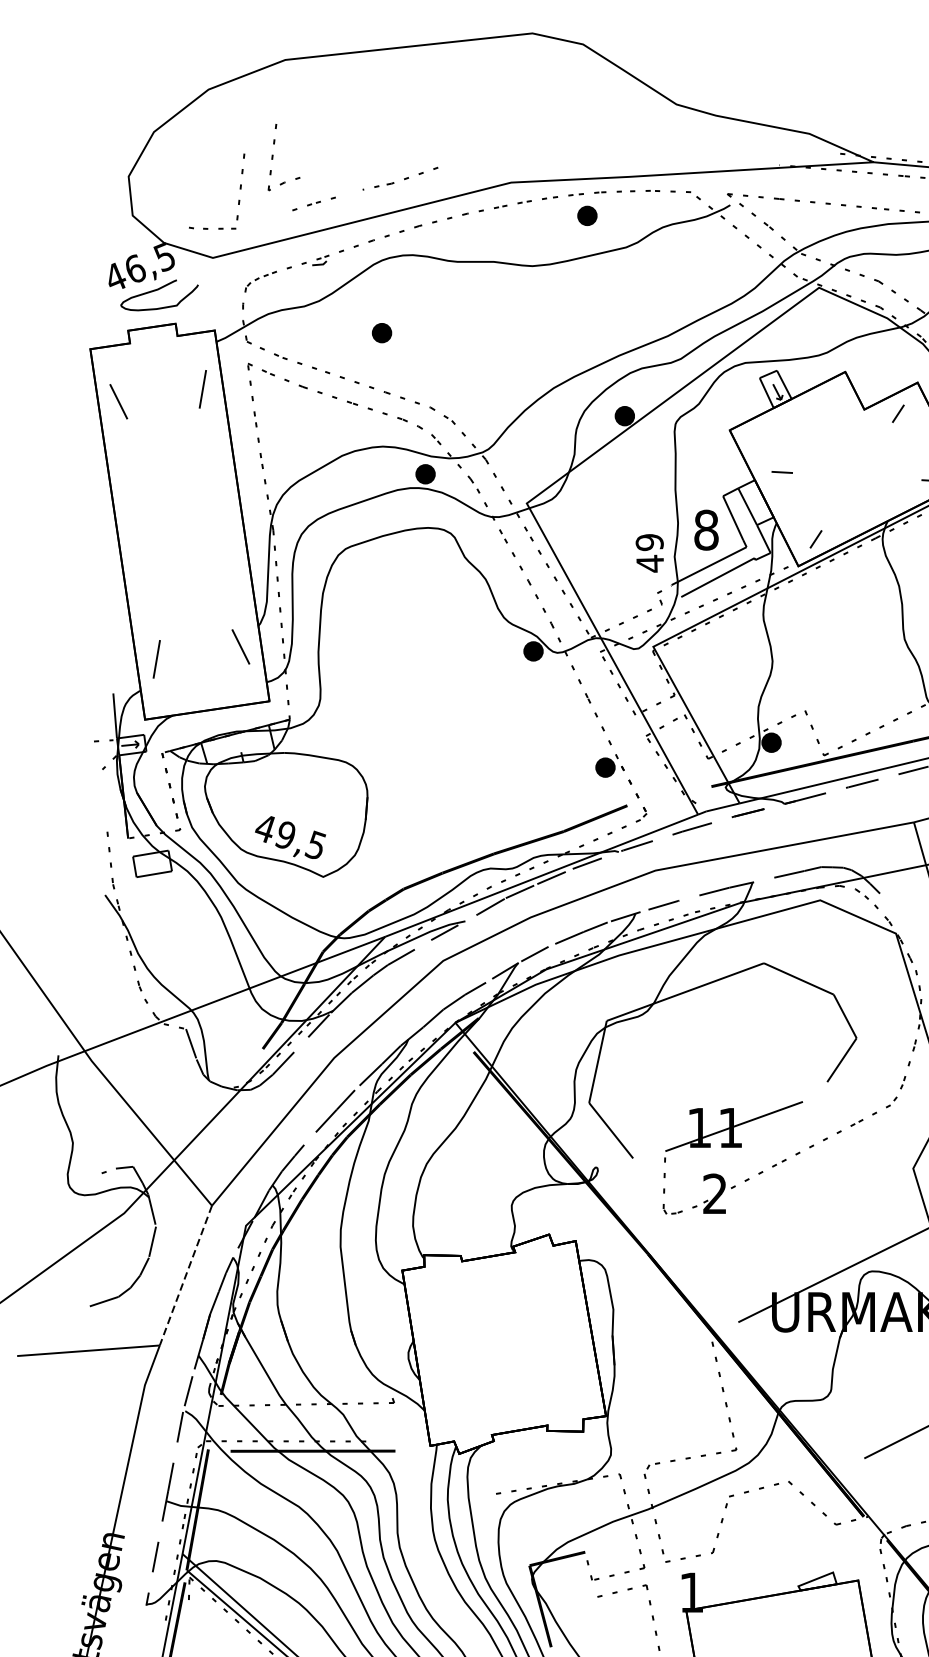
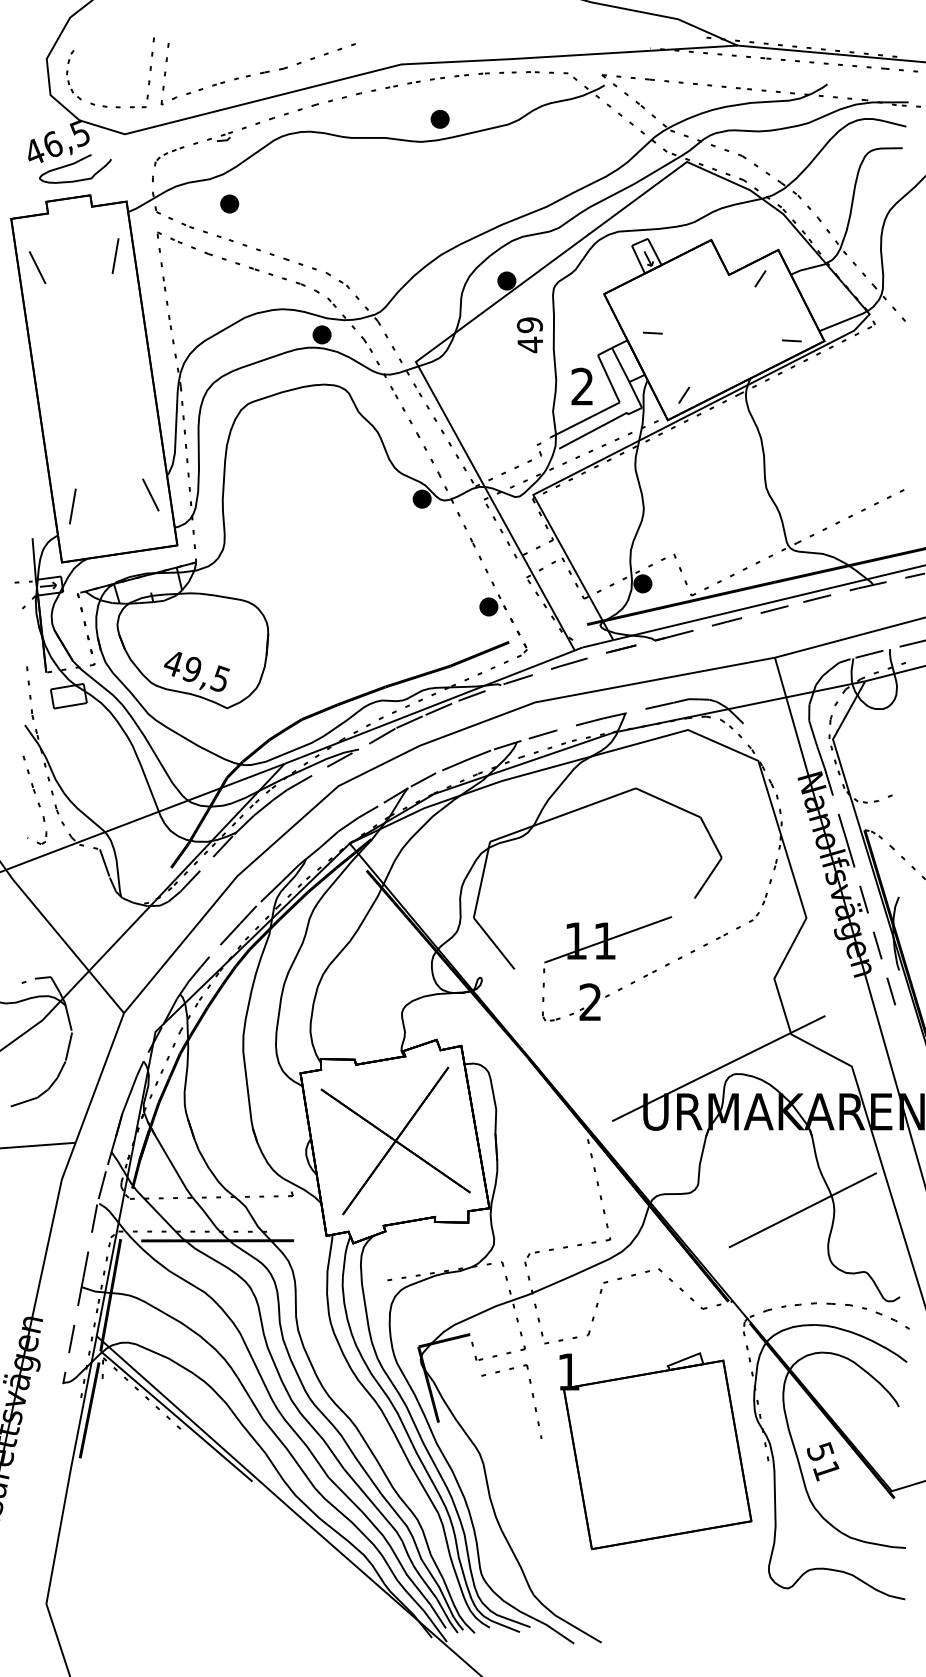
part: (273, 155) -> (166, 72), moved
part: (402, 178) -> (300, 60), size x1.67
part: (153, 199) -> (69, 80), added
part: (586, 215) -> (439, 118), moved
part: (381, 332) -> (229, 203), moved
text: (706, 529) -> (582, 386), 8 -> 2
text: (649, 553) -> (529, 335), moved
part: (115, 975) -> (34, 799), added
line: (185, 1276) -> (99, 1078), dashed -> solid
part: (504, 1343) -> (395, 1140), added

